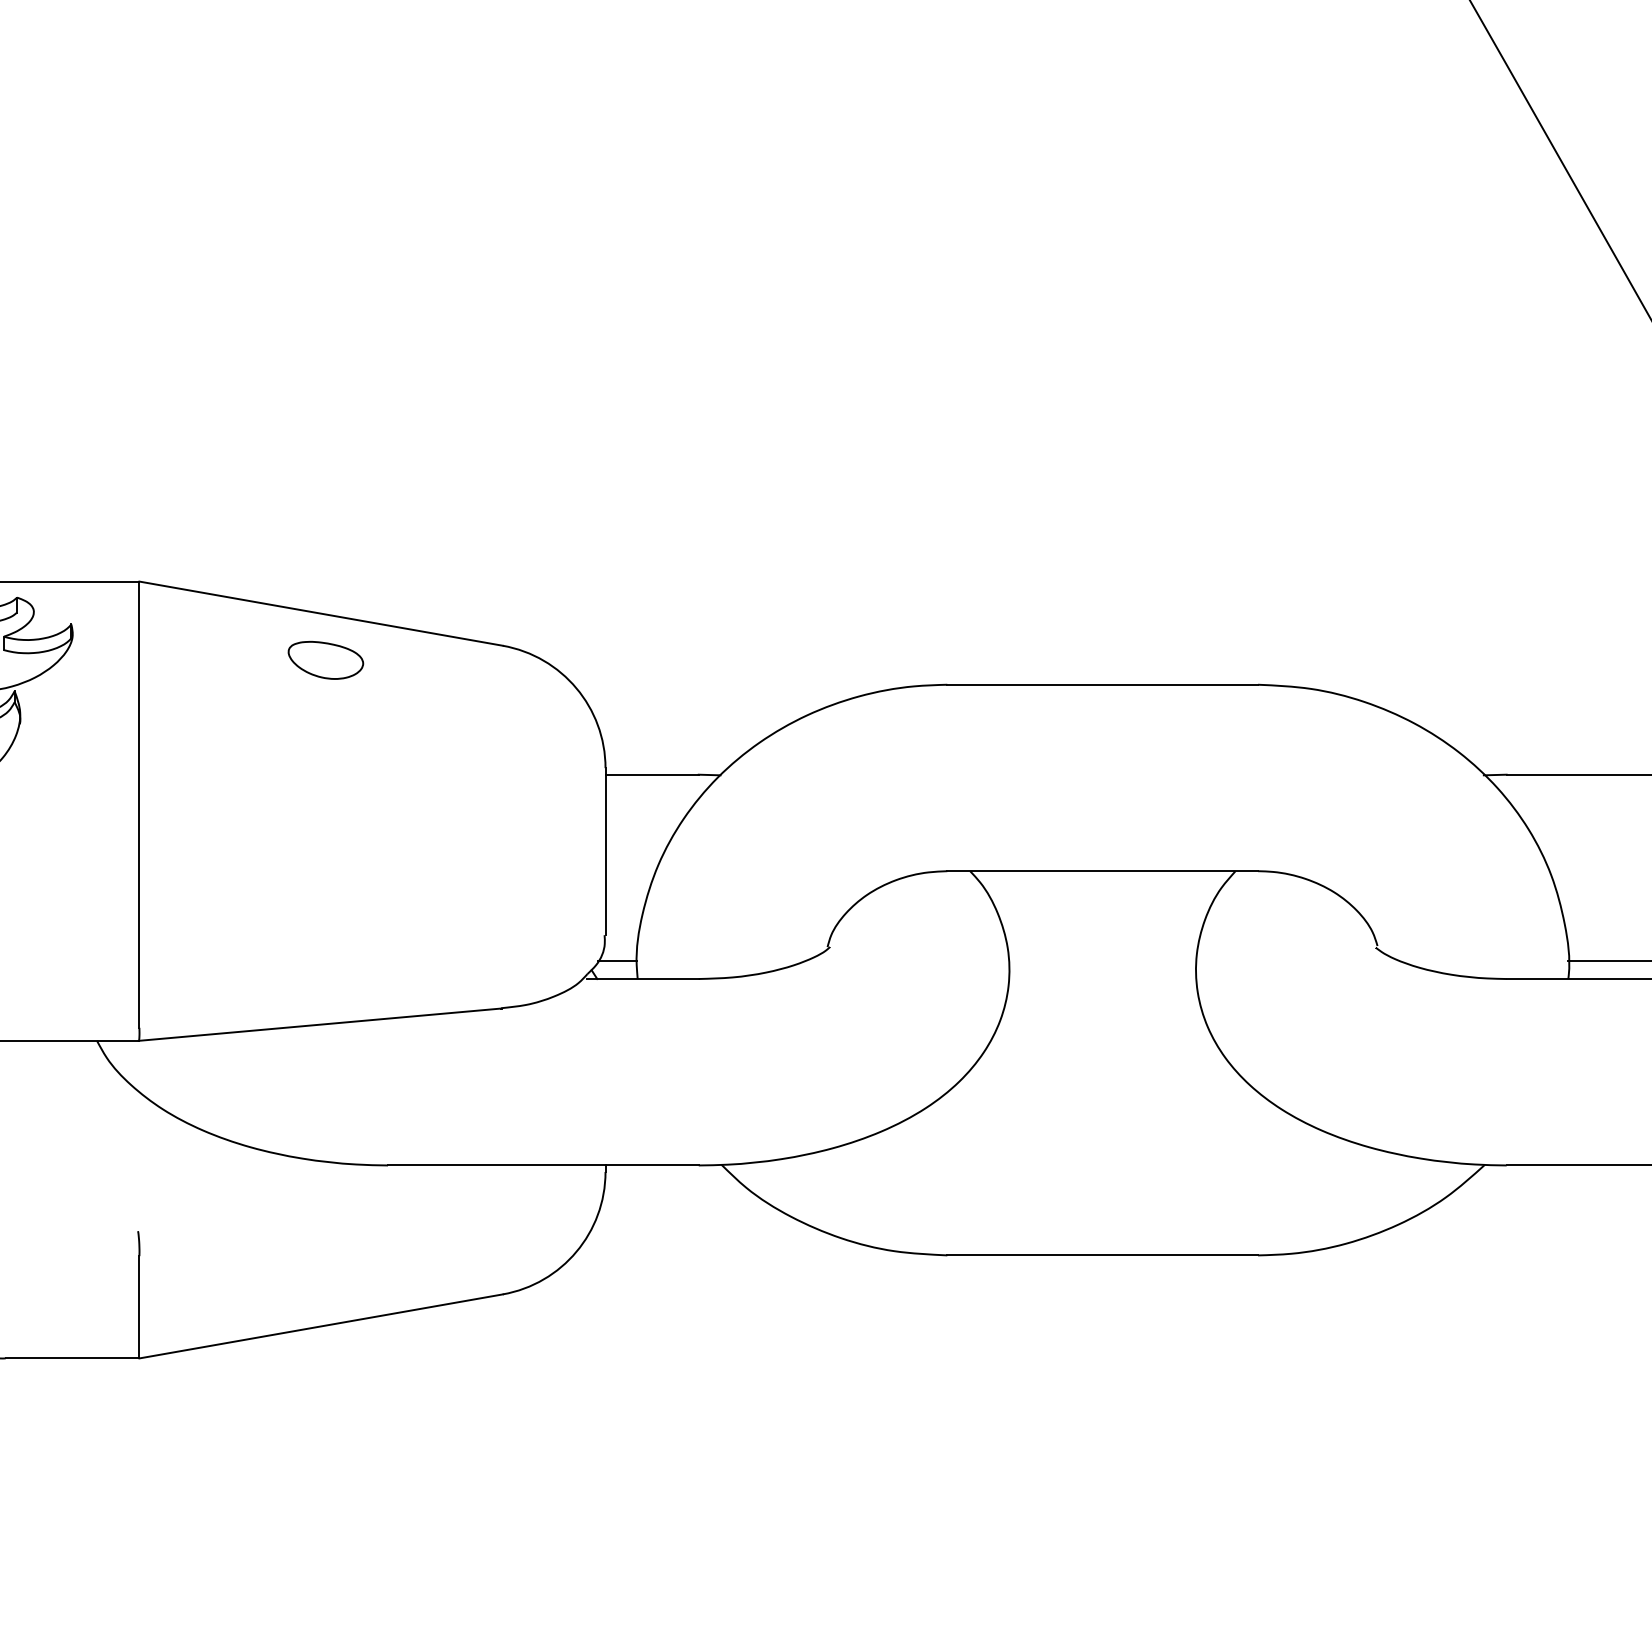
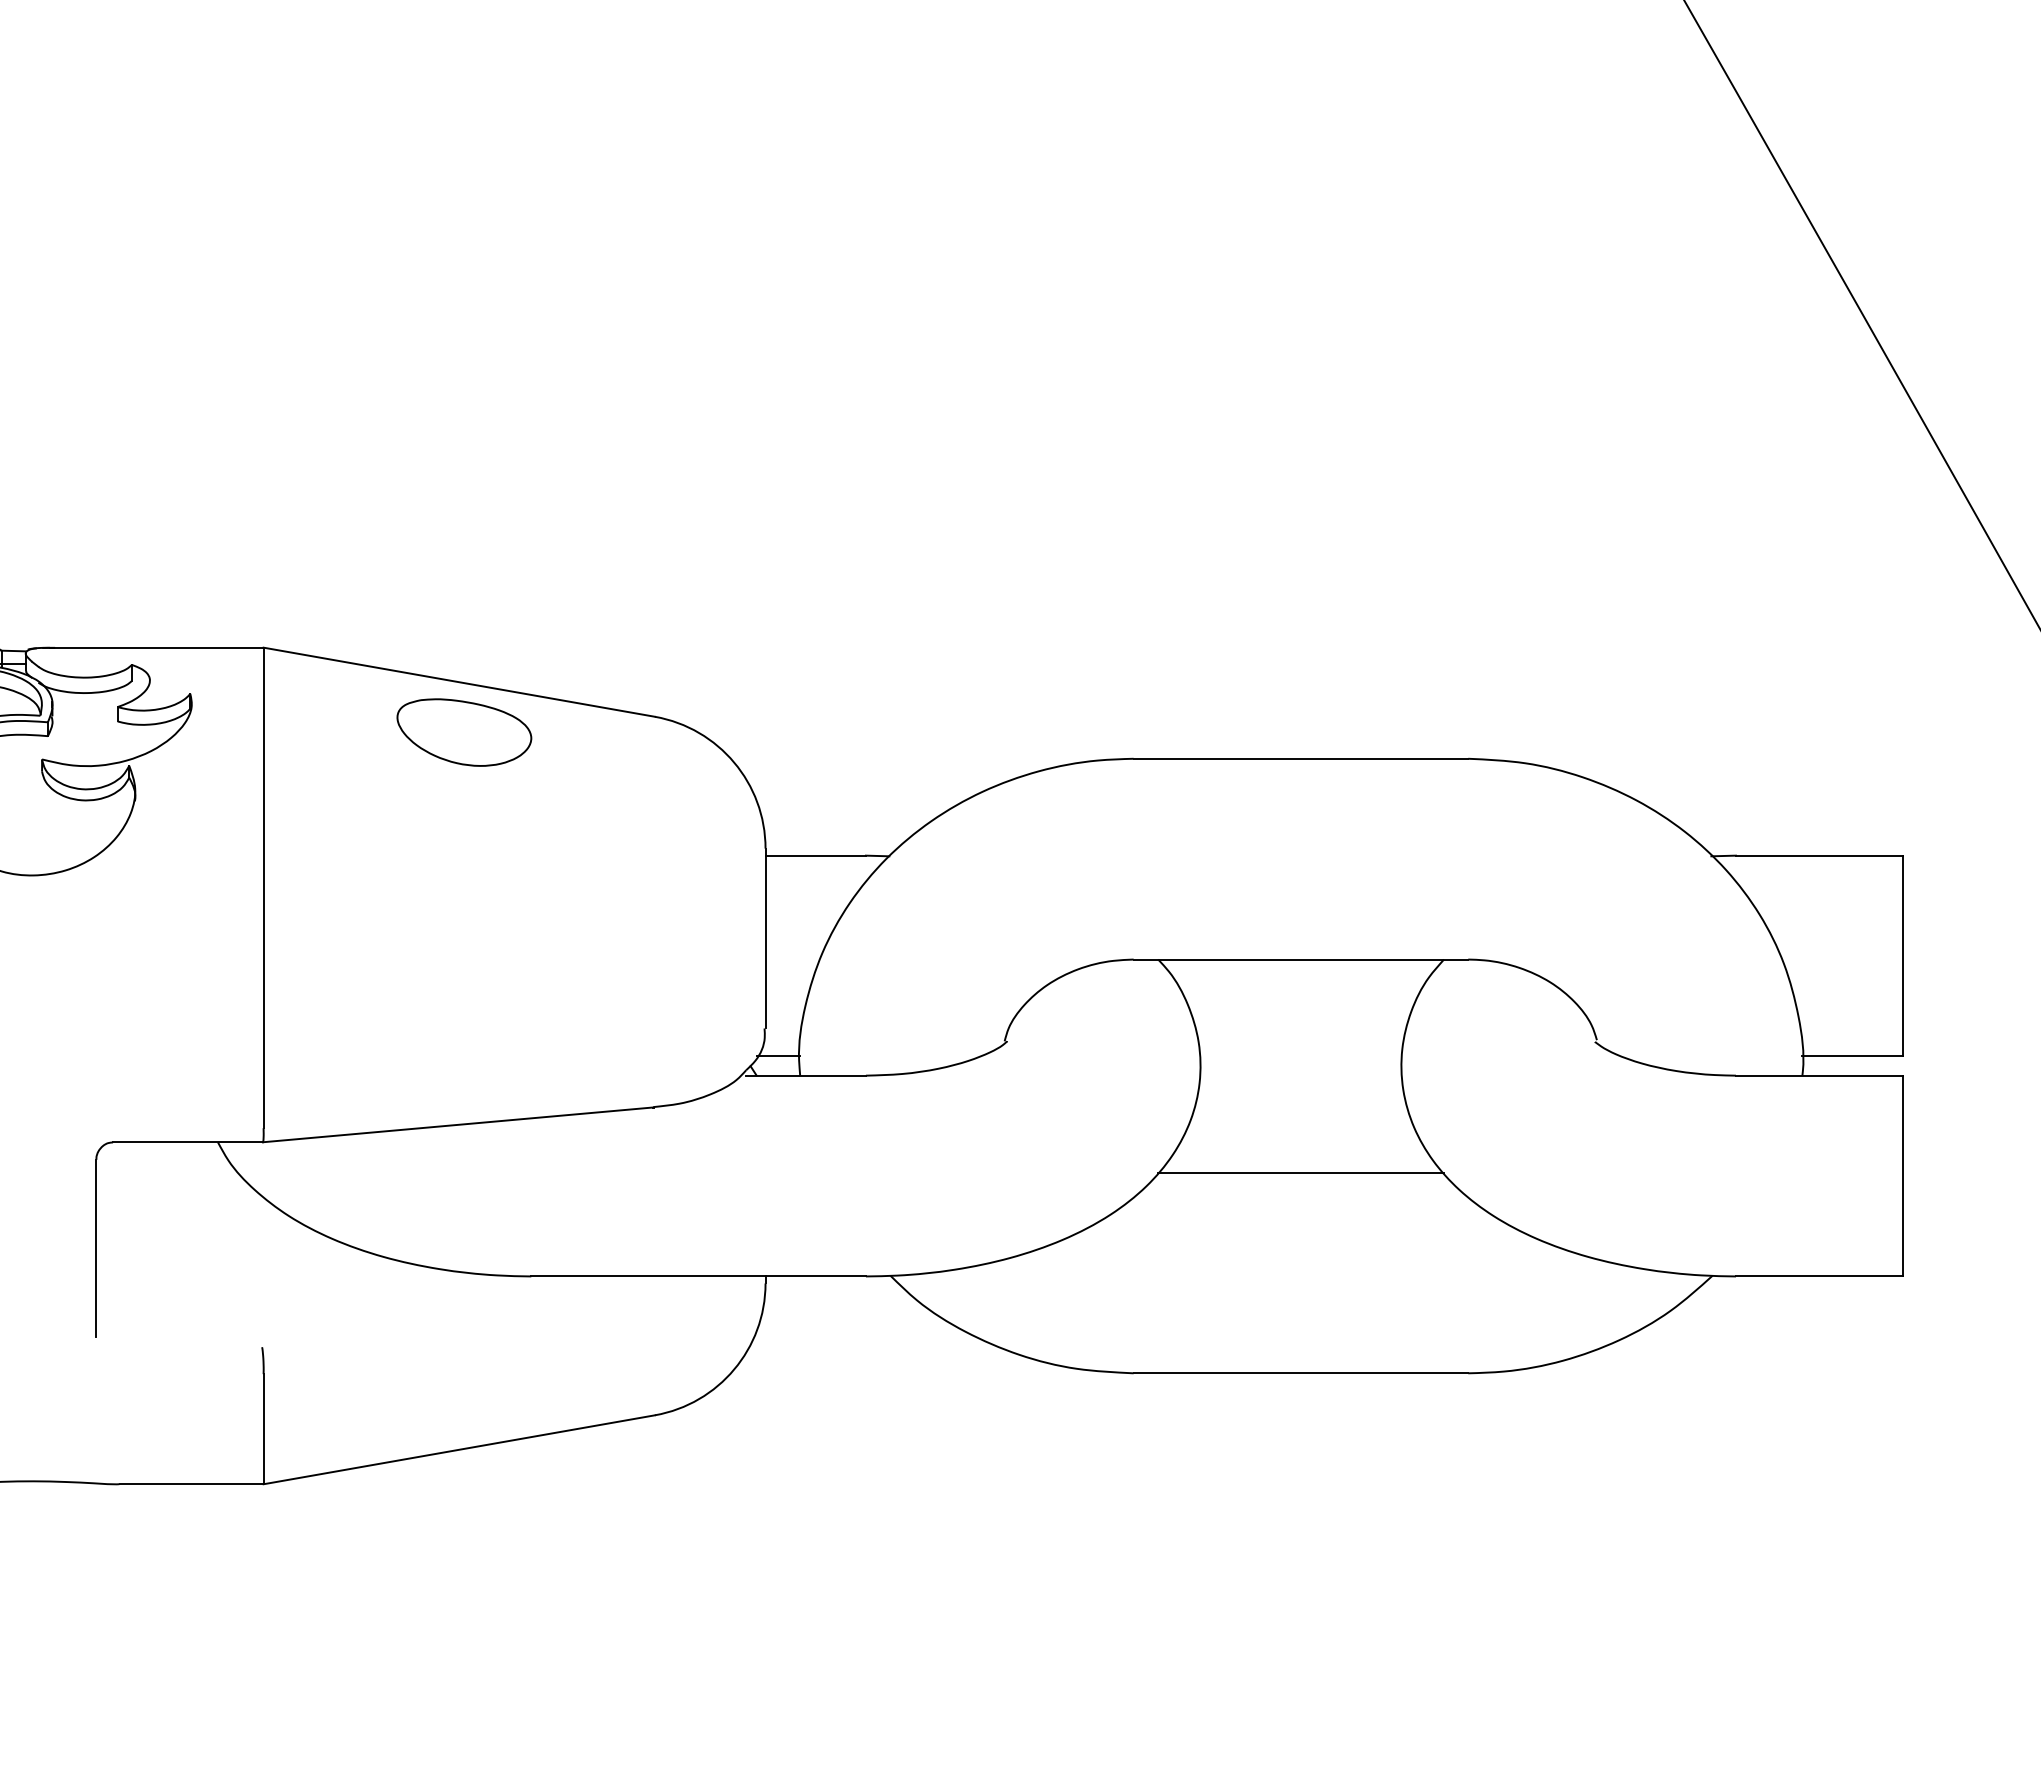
part: (325, 660) -> (464, 732), size x1.67
line: (1102, 1068) -> (1300, 1172), added

